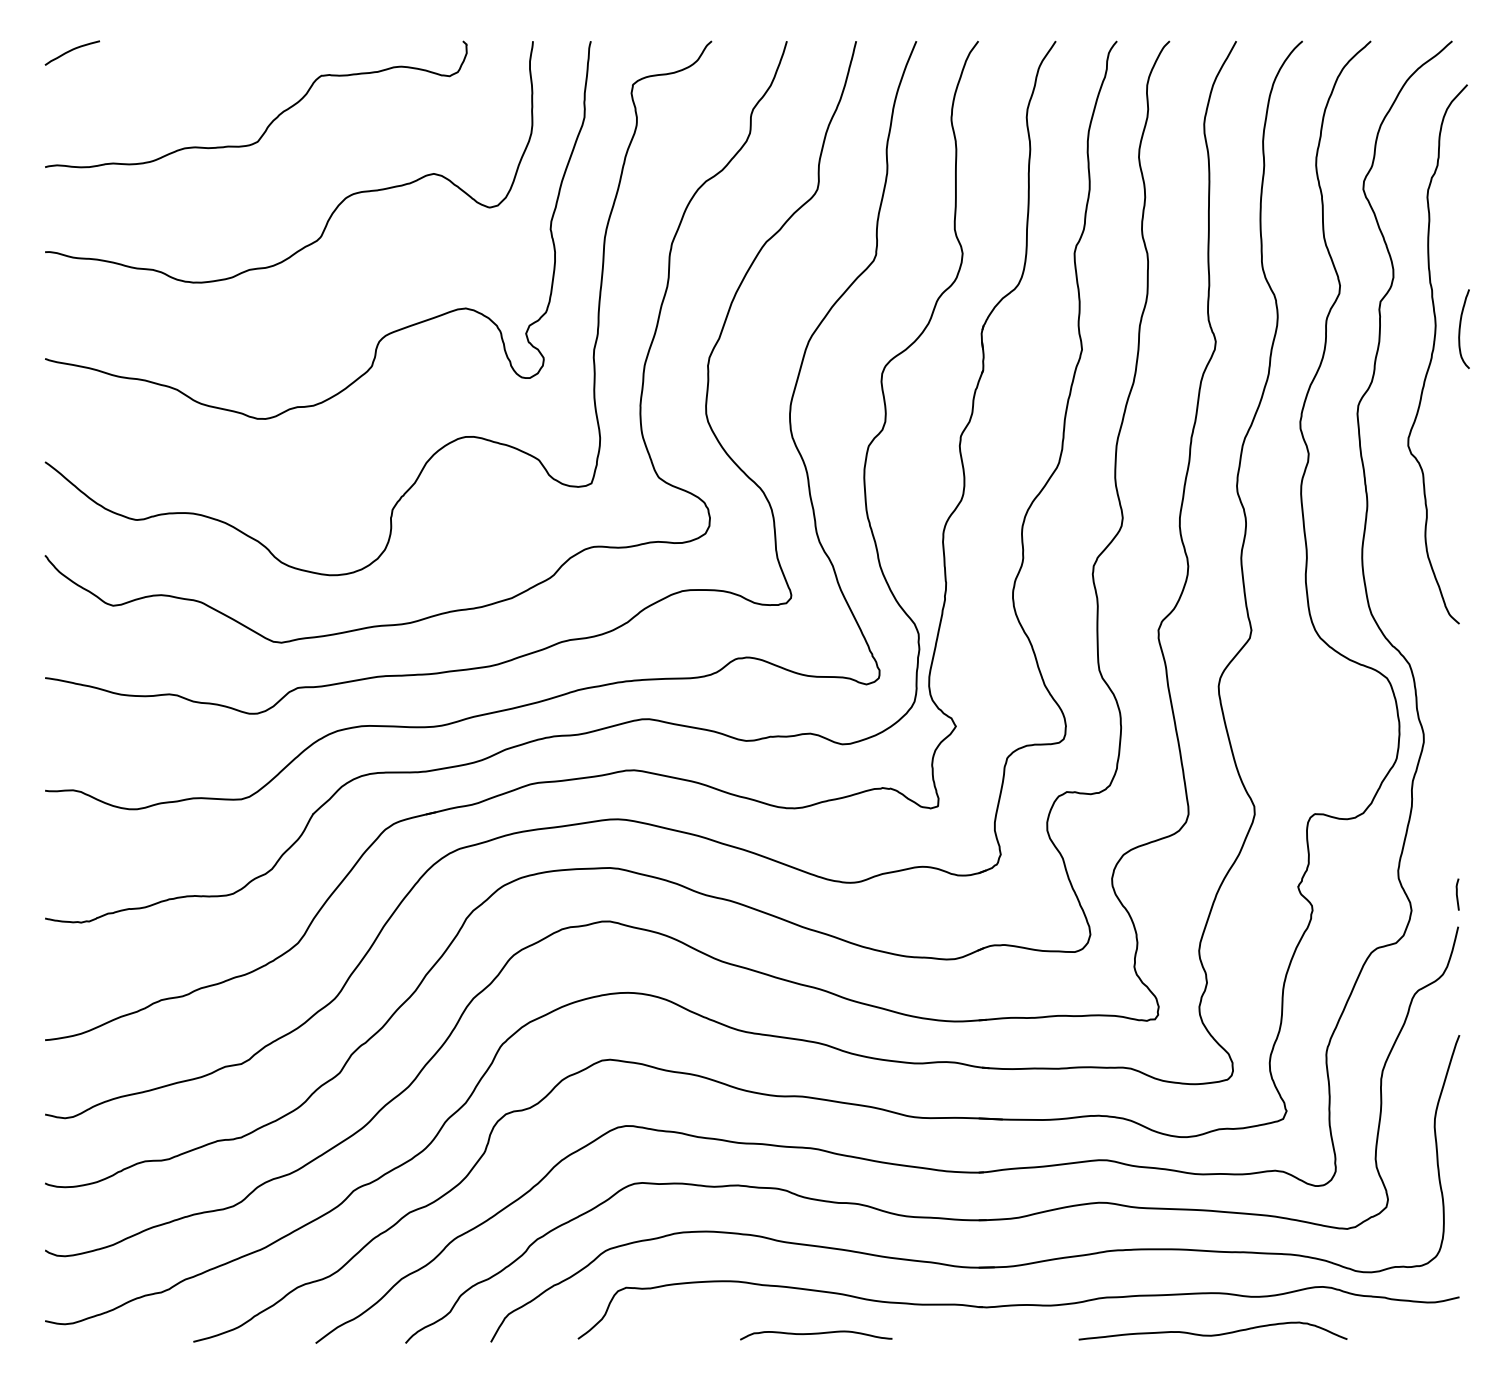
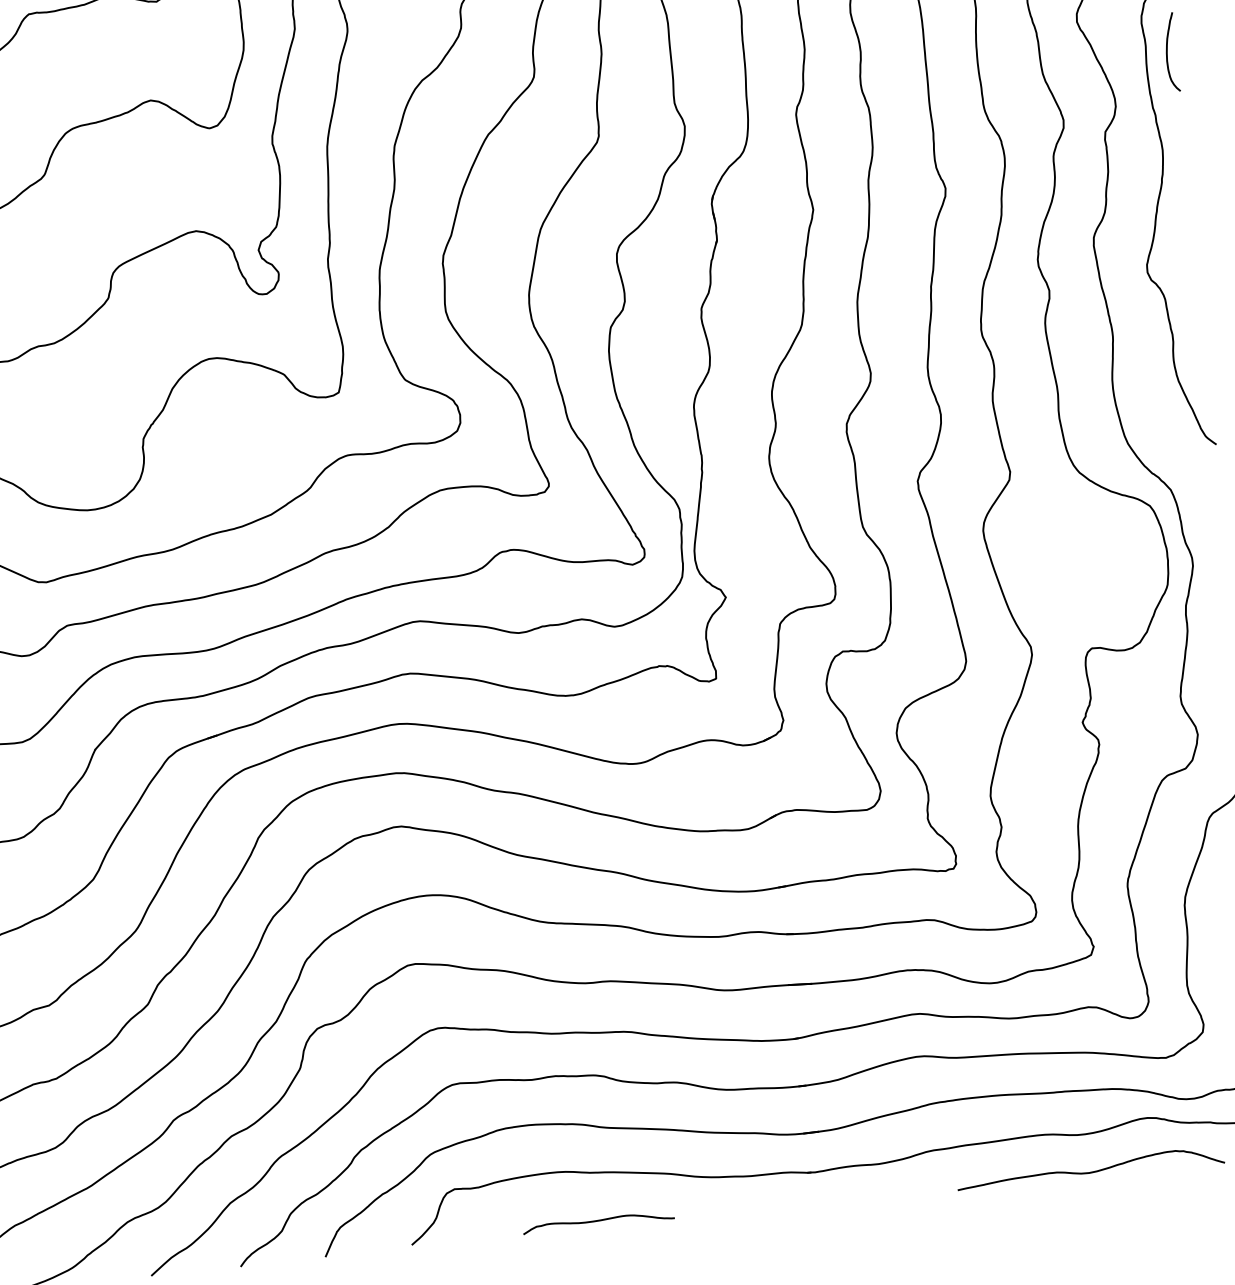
curve: (1460, 329) -> (1167, 53), moved
curve: (816, 1334) -> (598, 1221), moved
curve: (1212, 1334) -> (1090, 1171), moved

